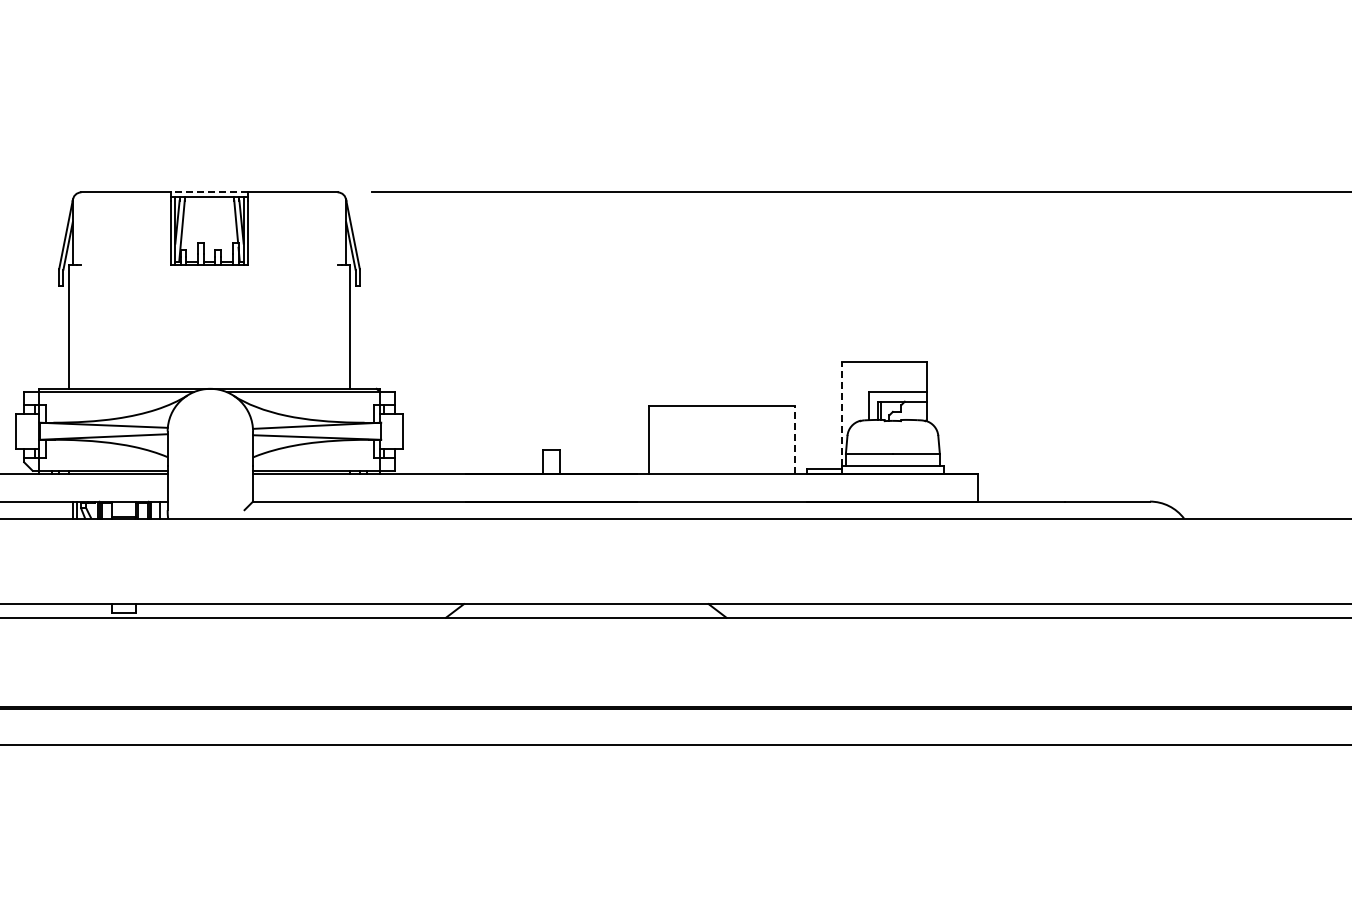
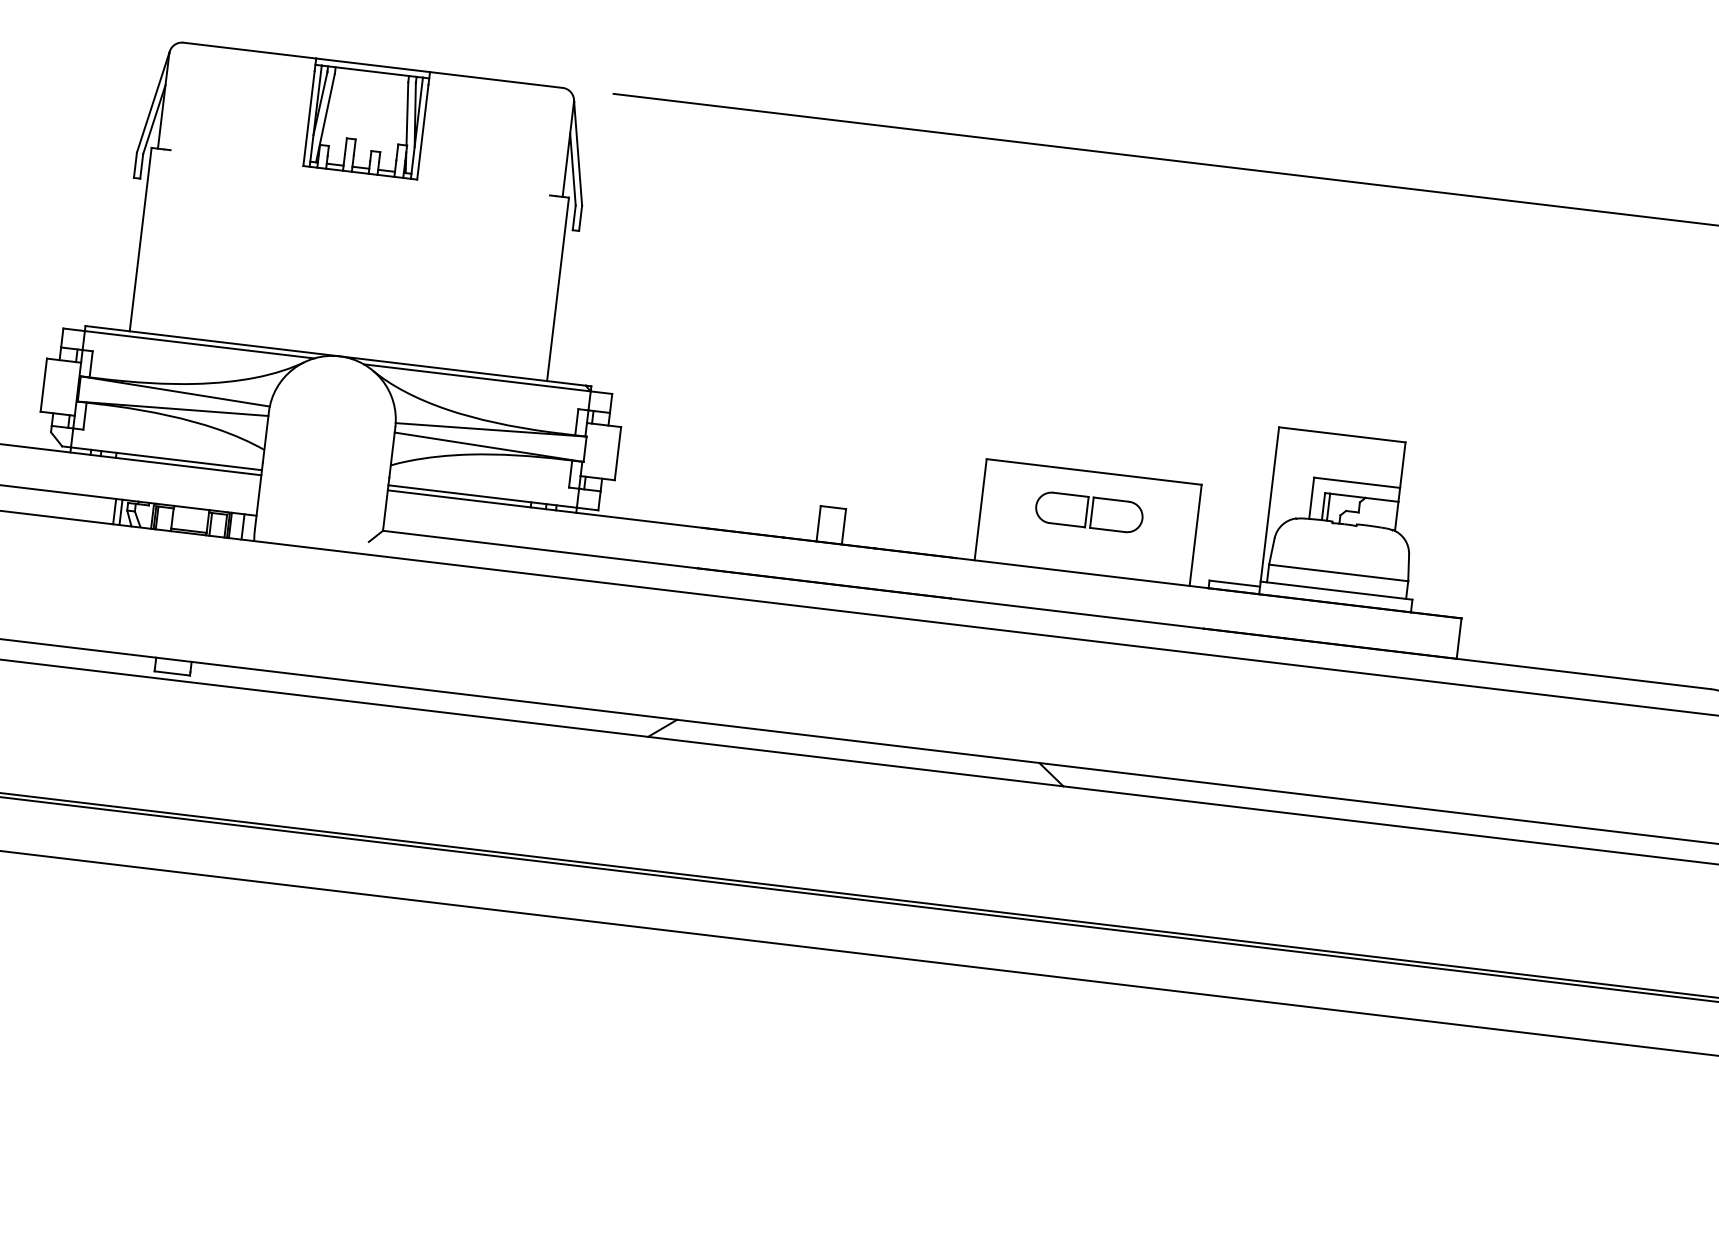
line: (209, 192) -> (373, 65), dashed -> solid
line: (841, 413) -> (1269, 504), dashed -> solid
part: (721, 433) -> (1088, 512), added
line: (794, 439) -> (1195, 534), dashed -> solid

